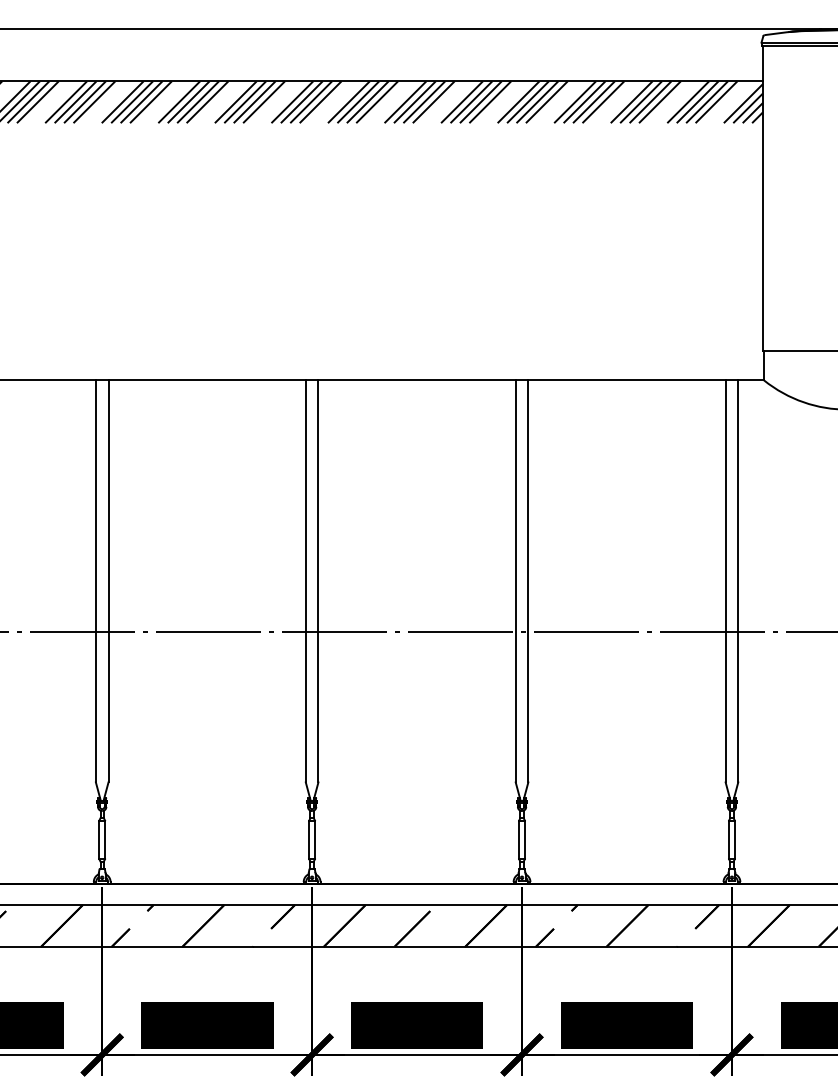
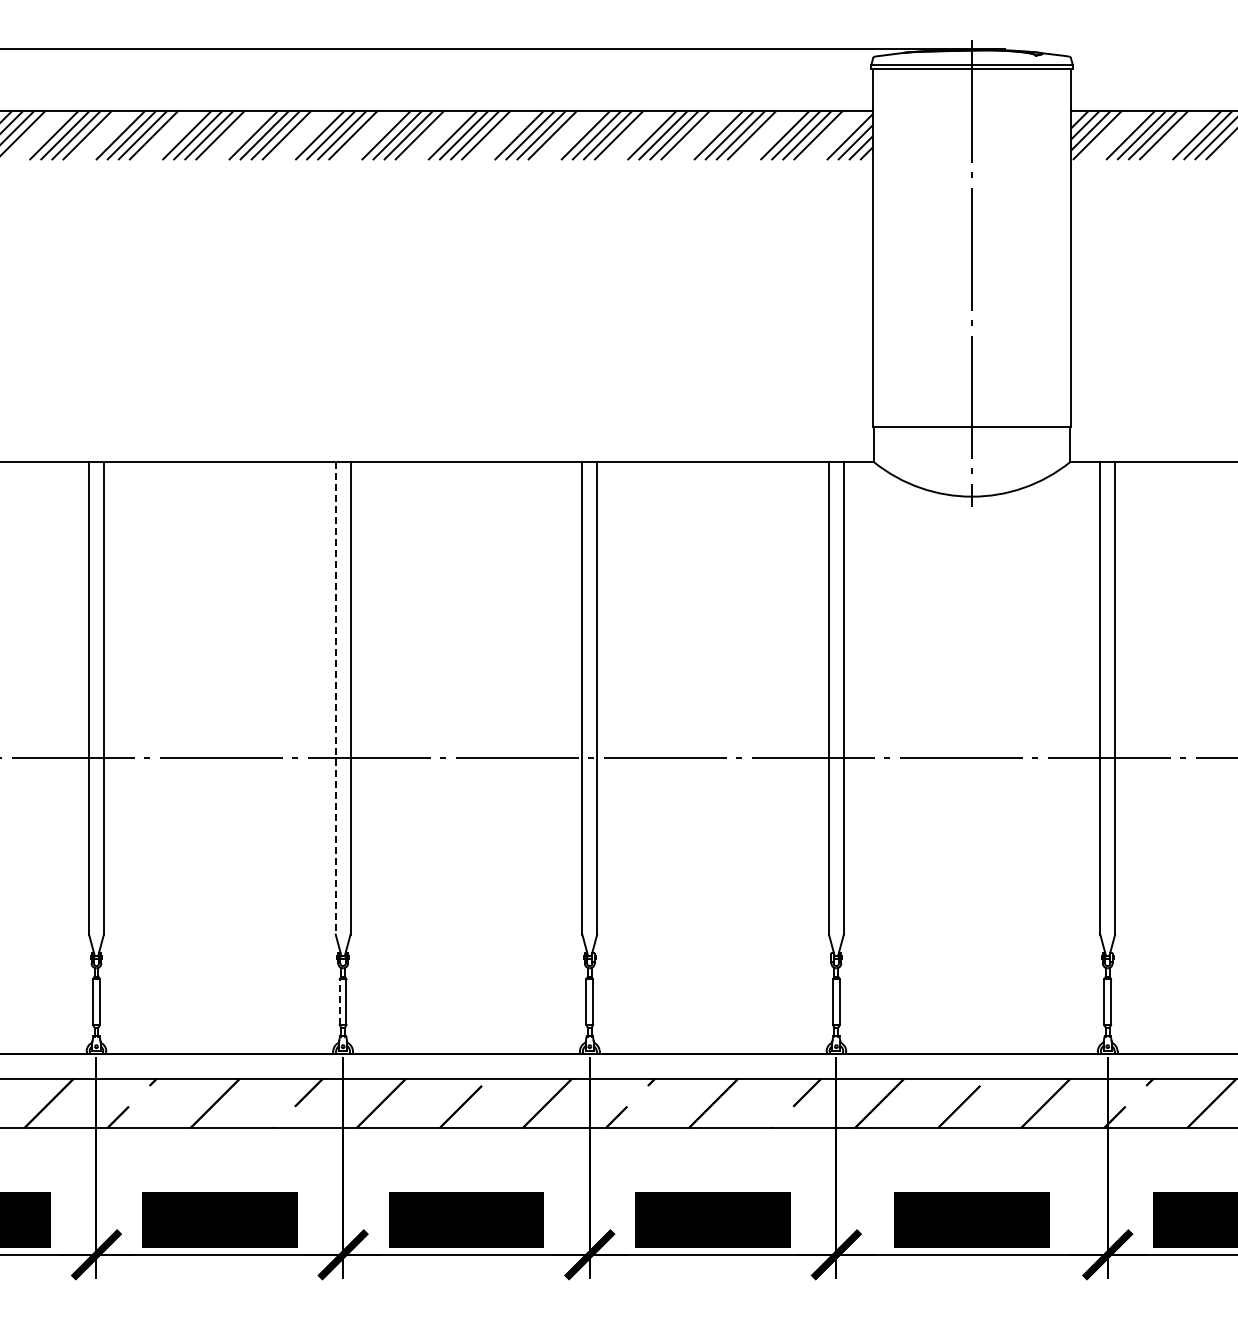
line: (305, 581) -> (335, 698), solid -> dashed
line: (309, 840) -> (339, 1002), solid -> dashed

